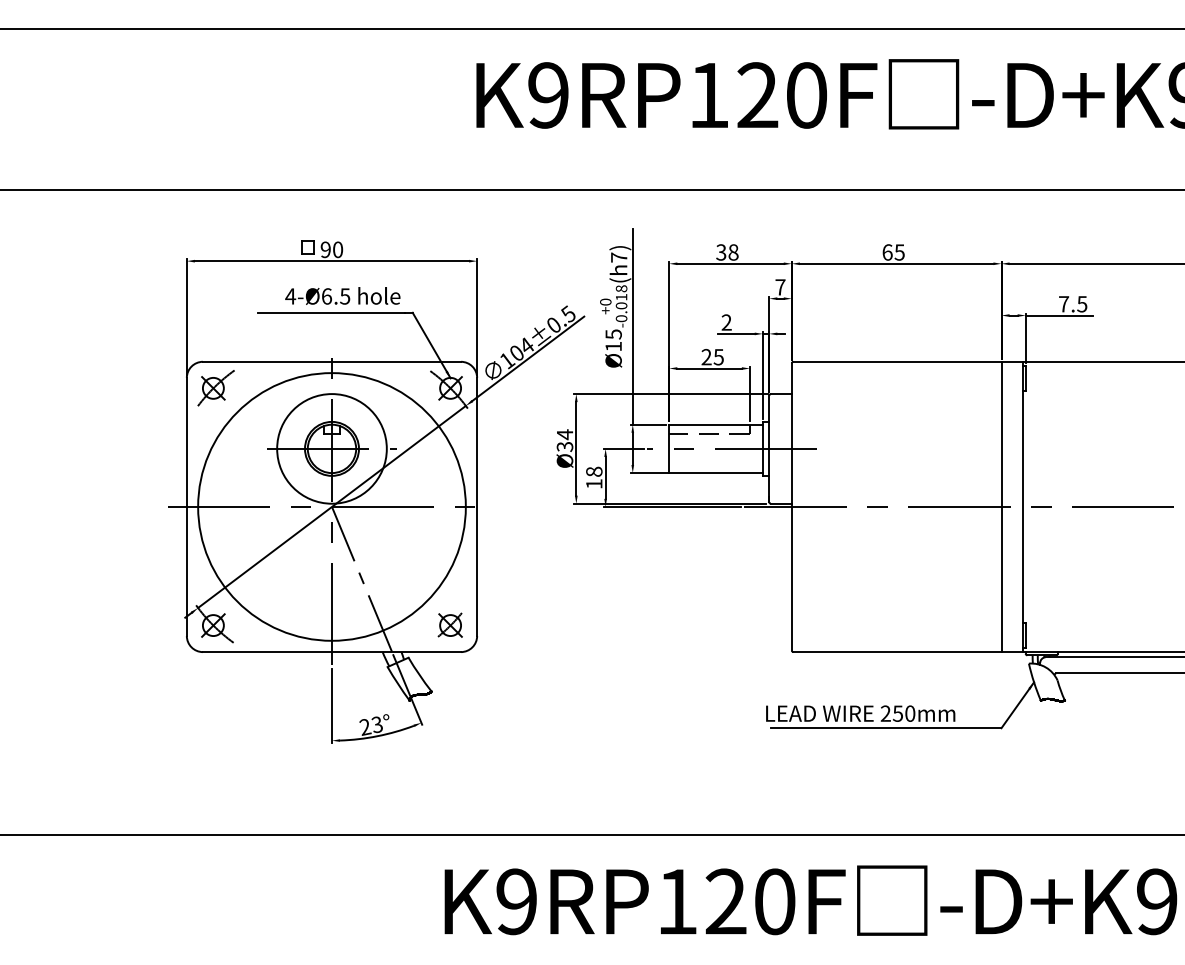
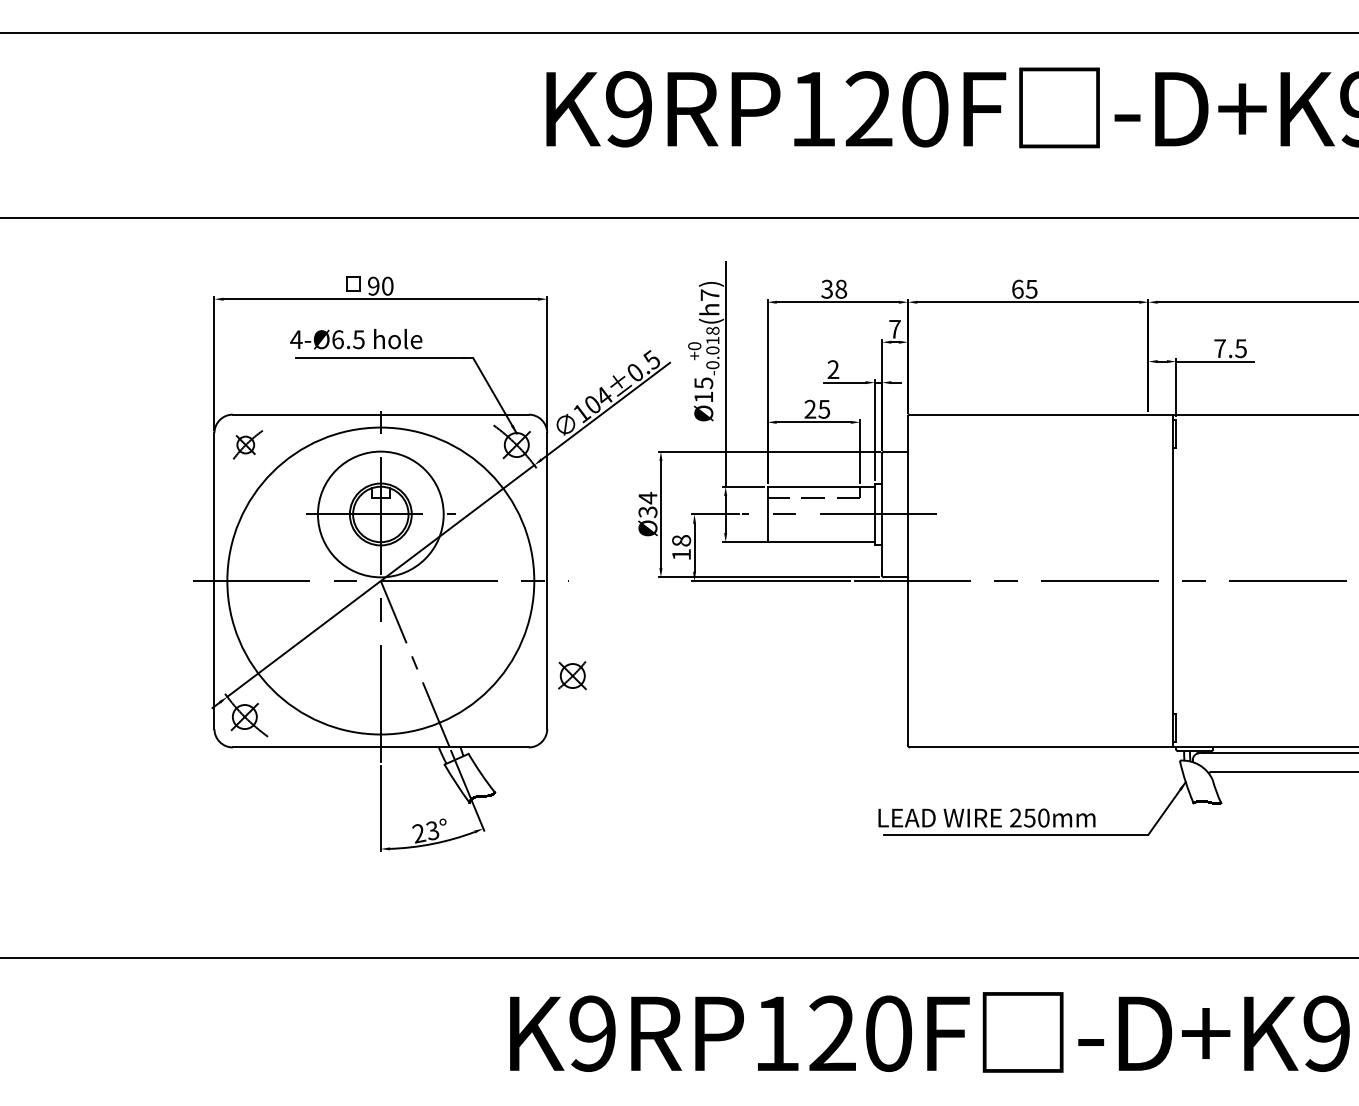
text: (343, 296) -> (356, 339), moved
part: (215, 387) -> (247, 444), size x0.7
line: (1001, 506) -> (1148, 580), removed
part: (450, 625) -> (572, 675), moved

